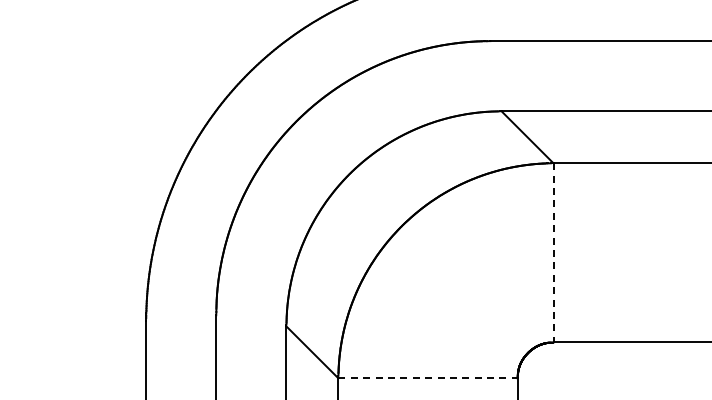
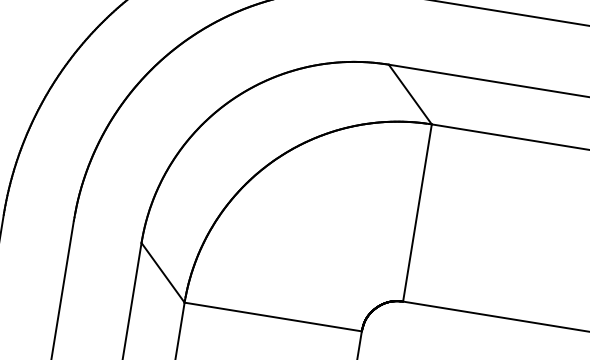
line: (553, 252) -> (417, 212), dashed -> solid
line: (428, 378) -> (273, 317), dashed -> solid

